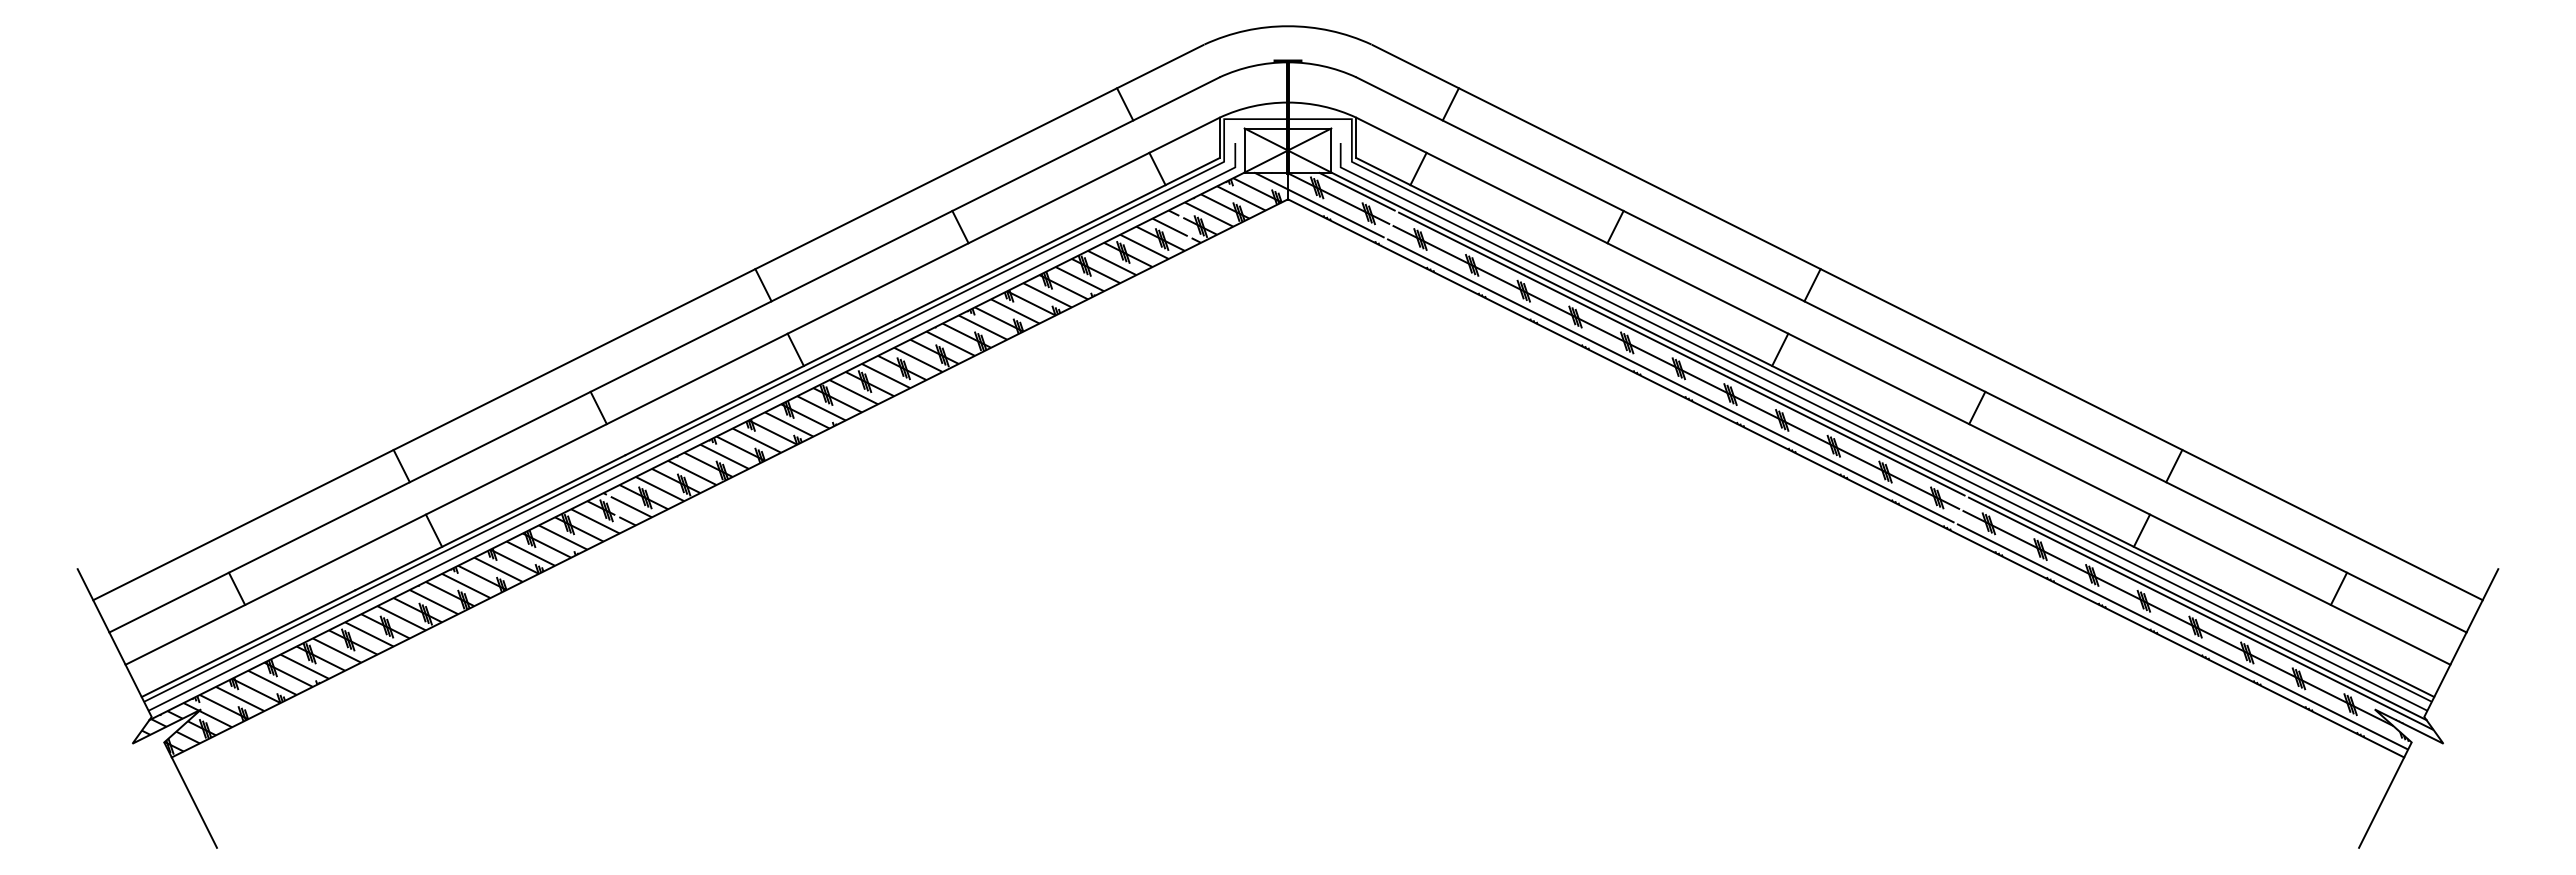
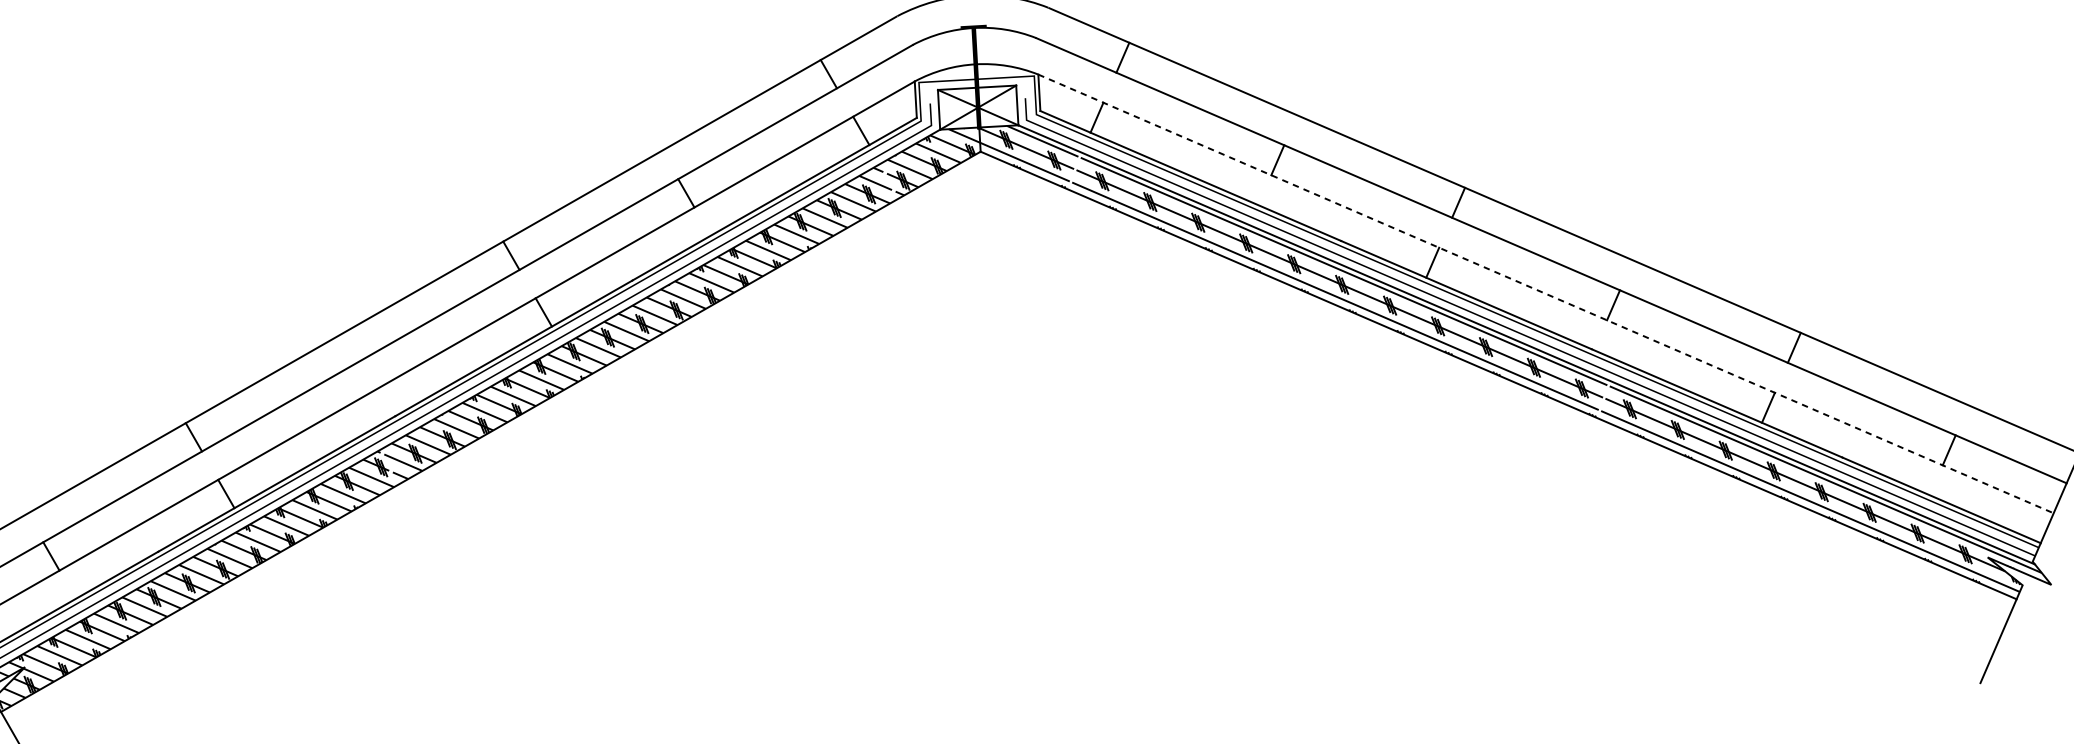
line: (1903, 391) -> (1546, 294), solid -> dashed
line: (598, 407) -> (368, 374), removed

